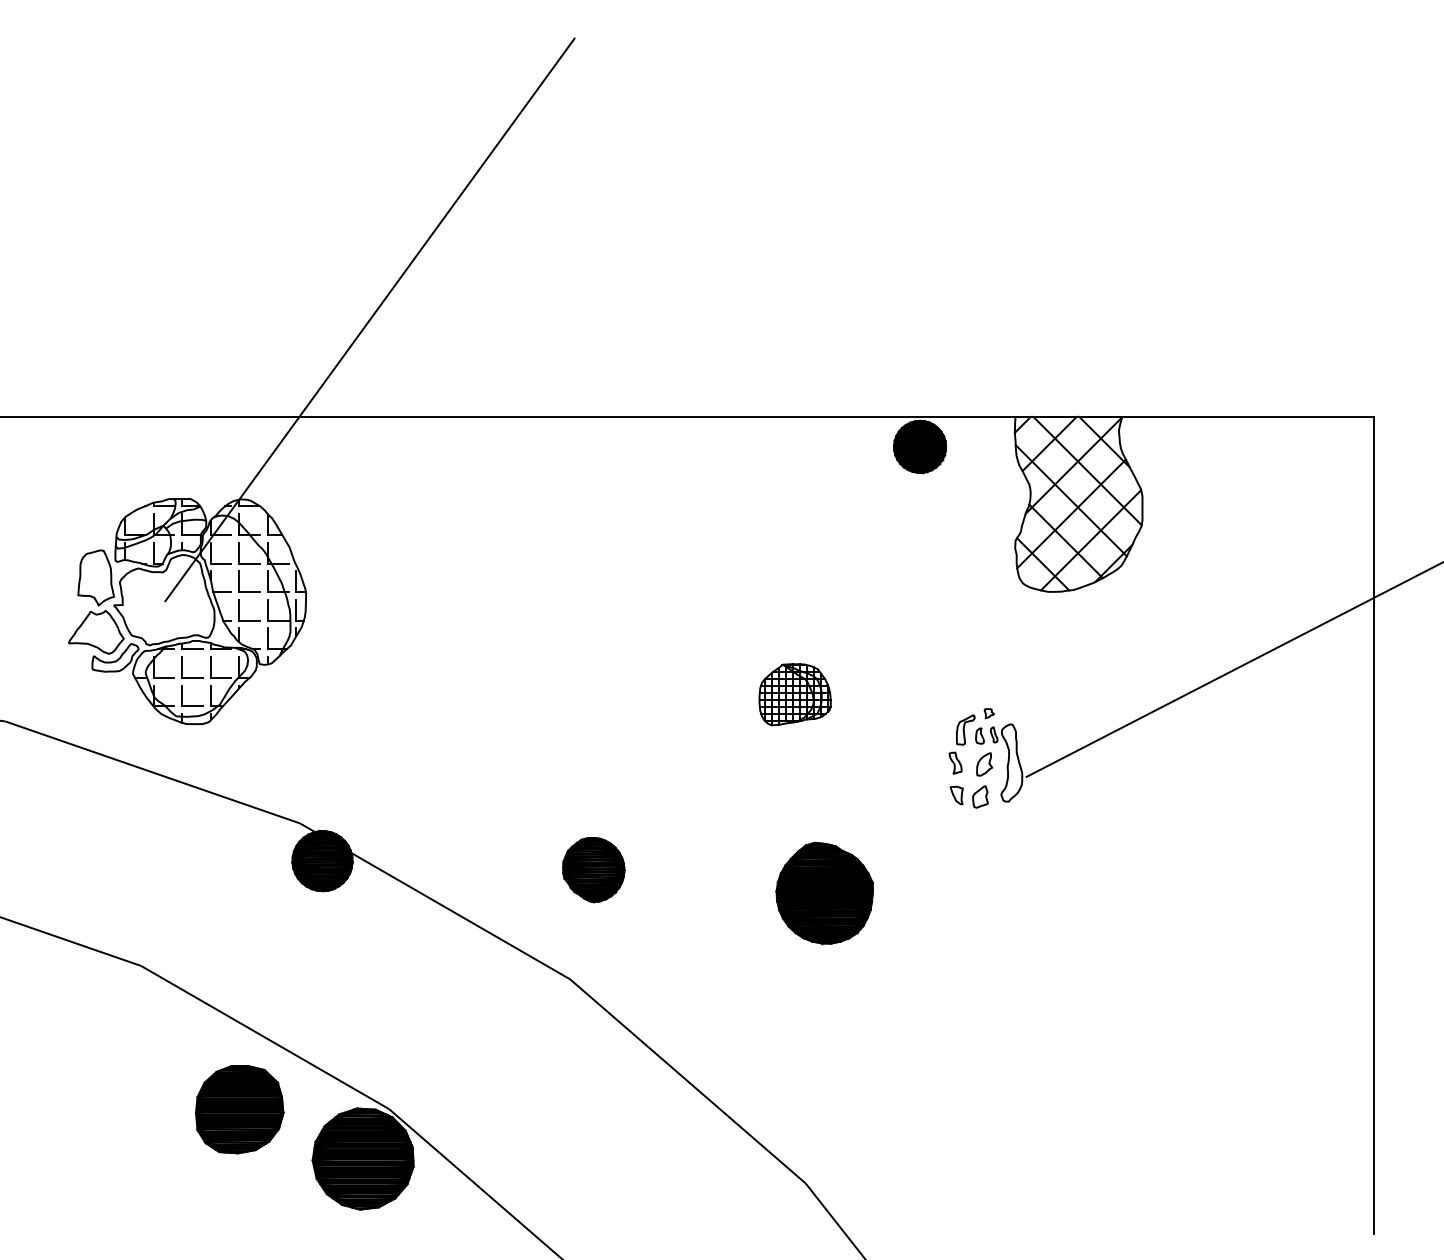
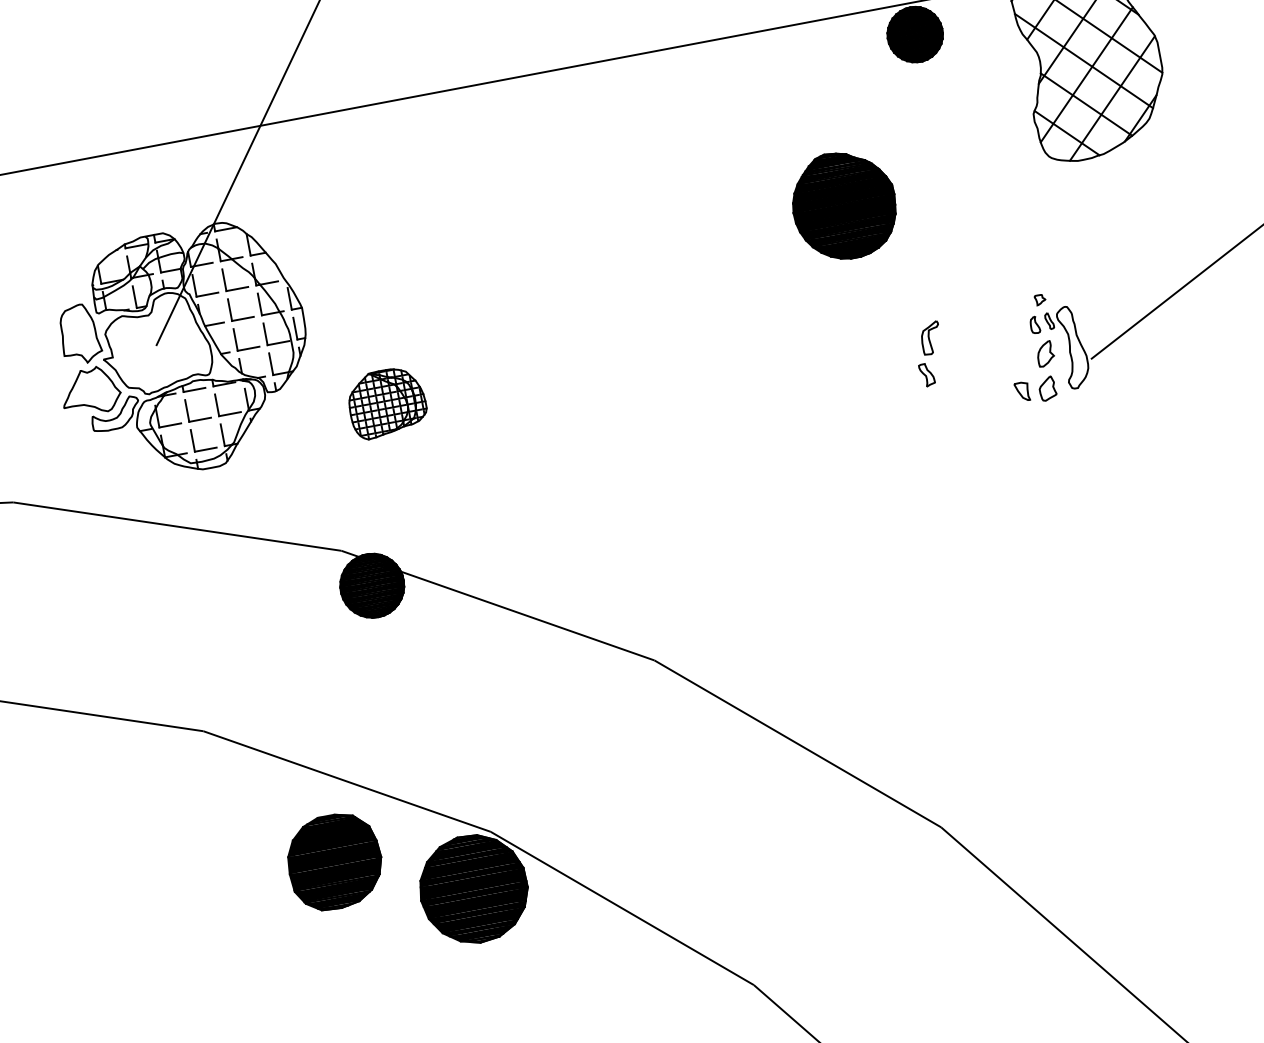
part: (794, 694) -> (386, 402), moved
part: (961, 744) -> (929, 354), moved
part: (593, 870) -> (657, 542), removed
part: (824, 893) -> (844, 205), moved

